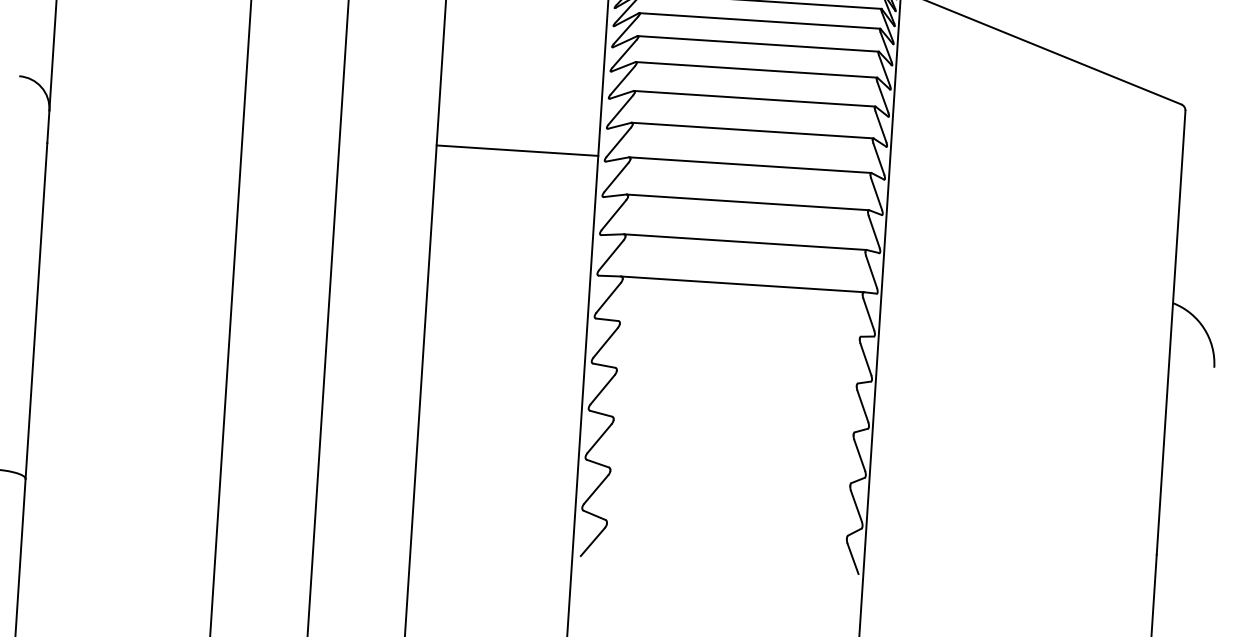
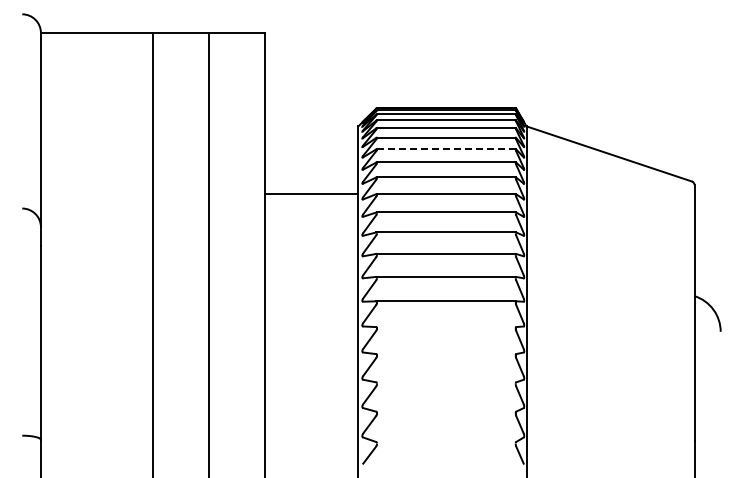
line: (758, 21) -> (445, 149), solid -> dashed
line: (517, 150) -> (311, 193), moved

